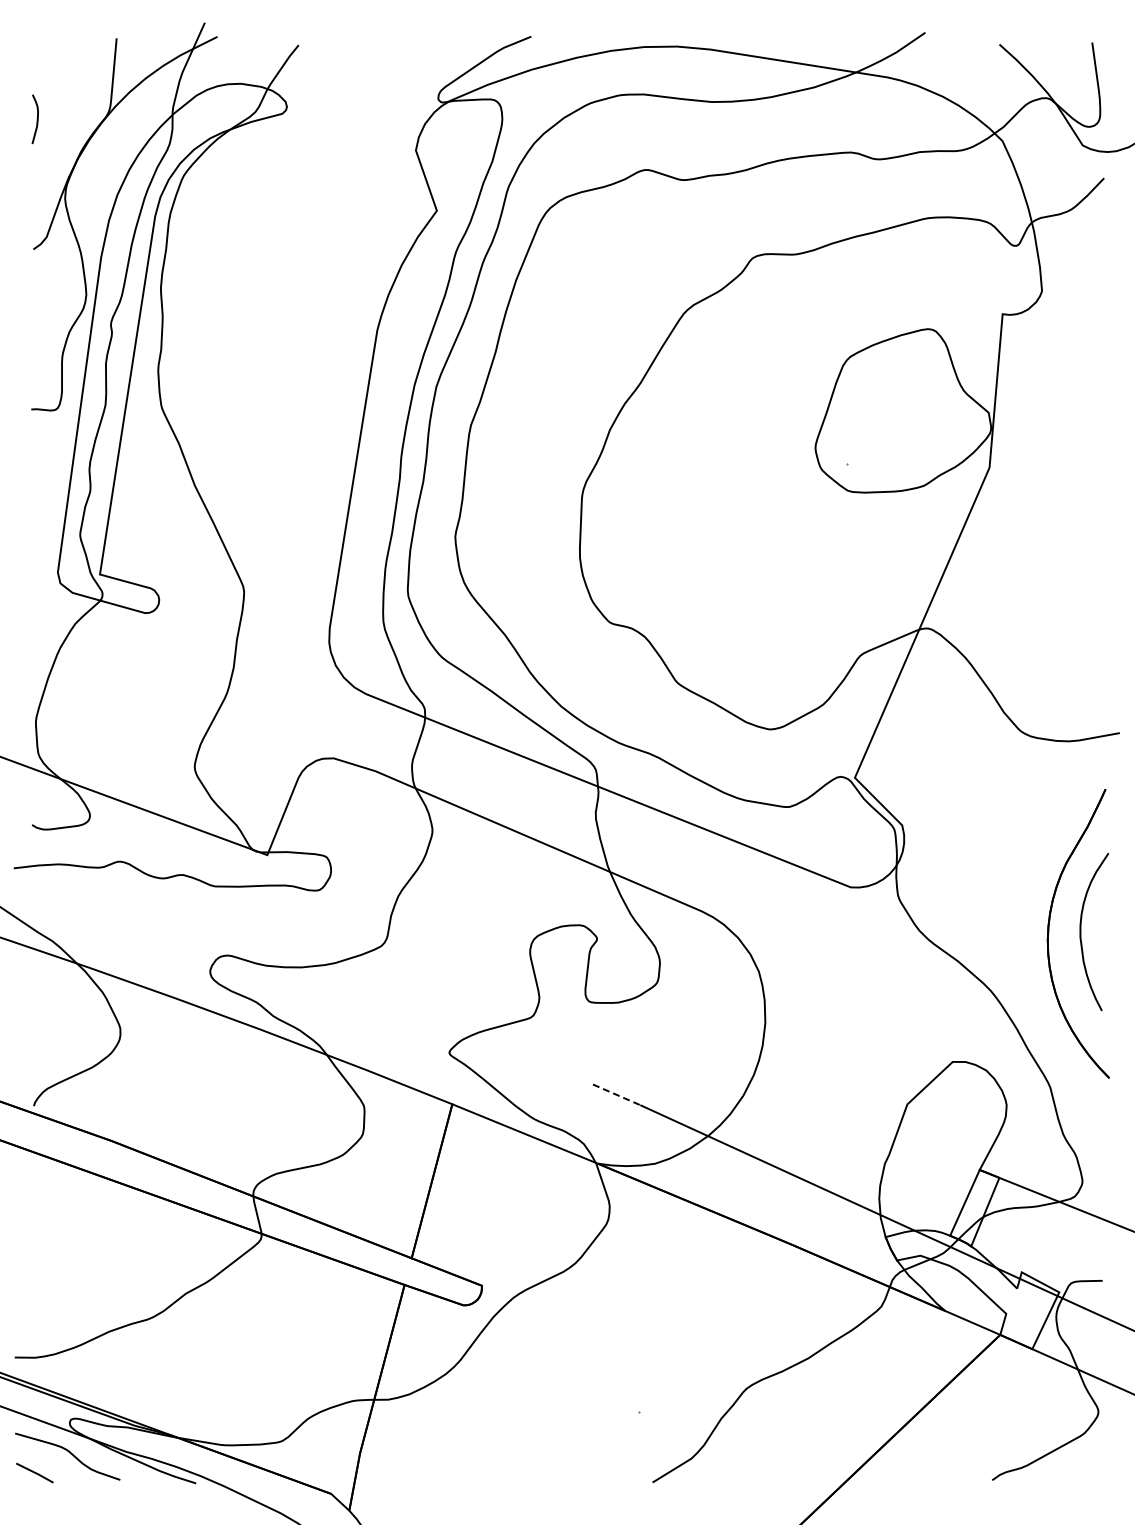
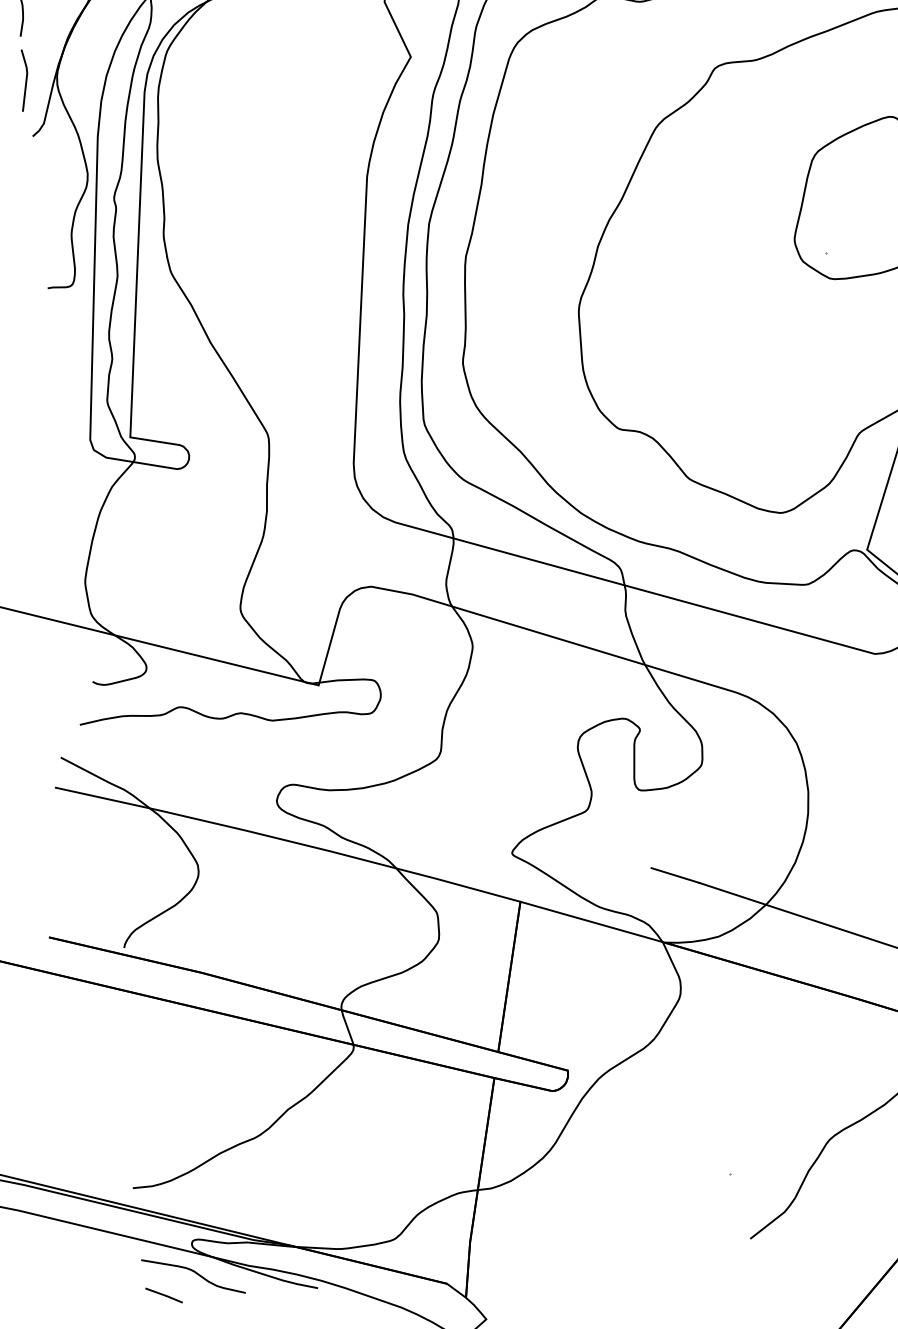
line: (32, 189) -> (25, 79), added
line: (617, 1095) -> (675, 875), dashed -> solid

